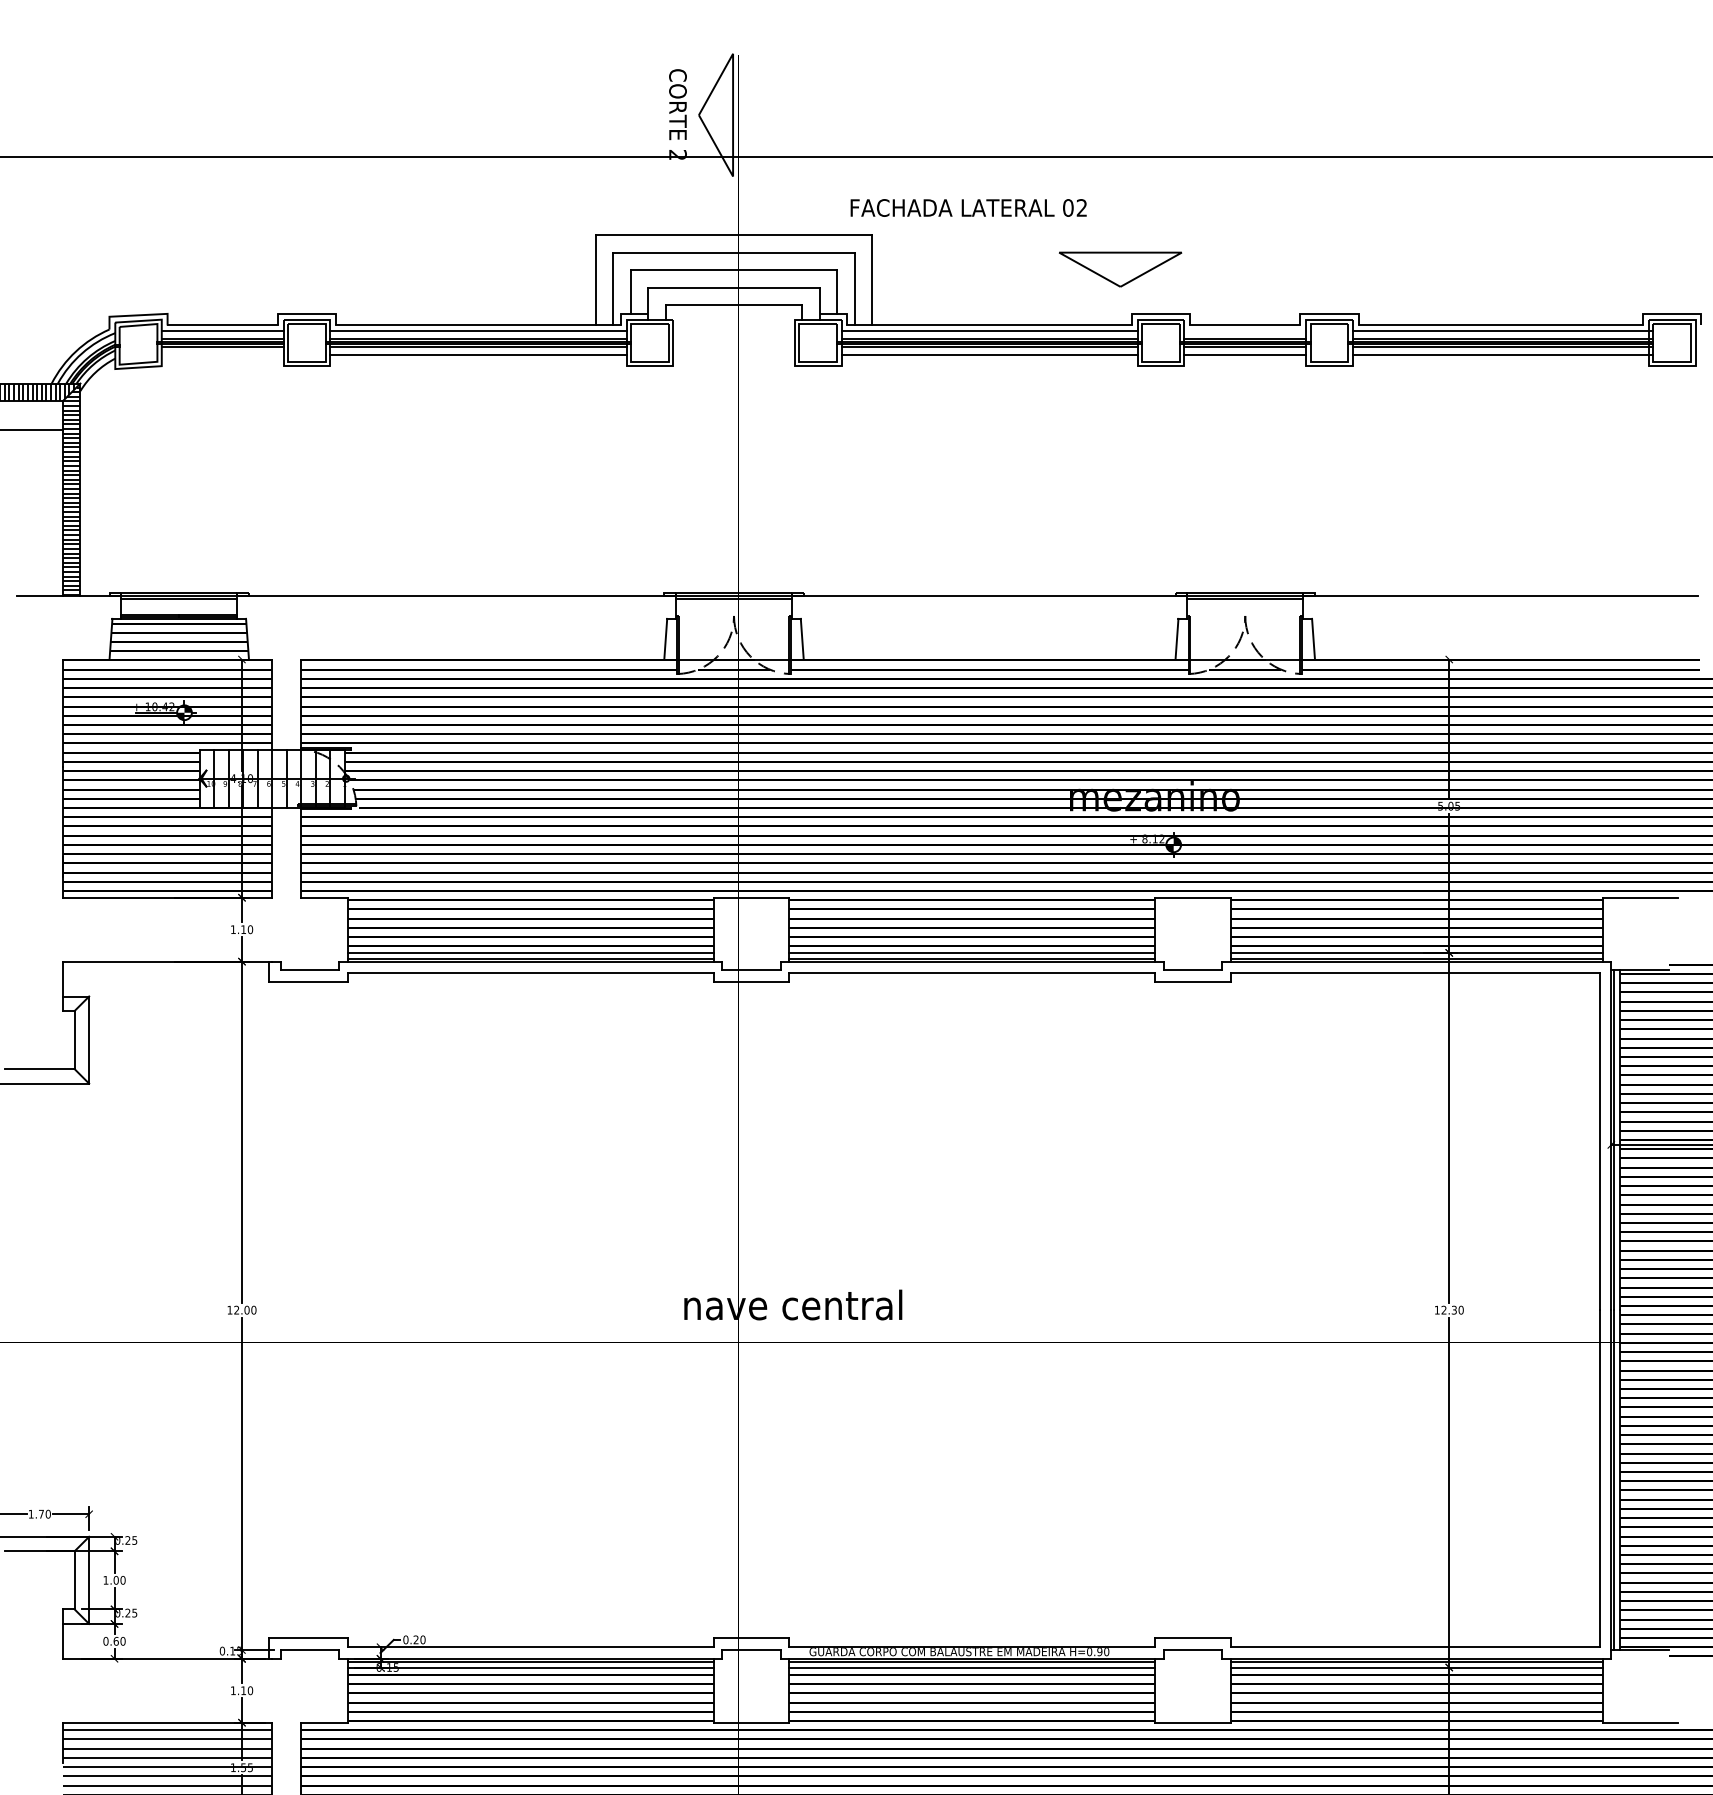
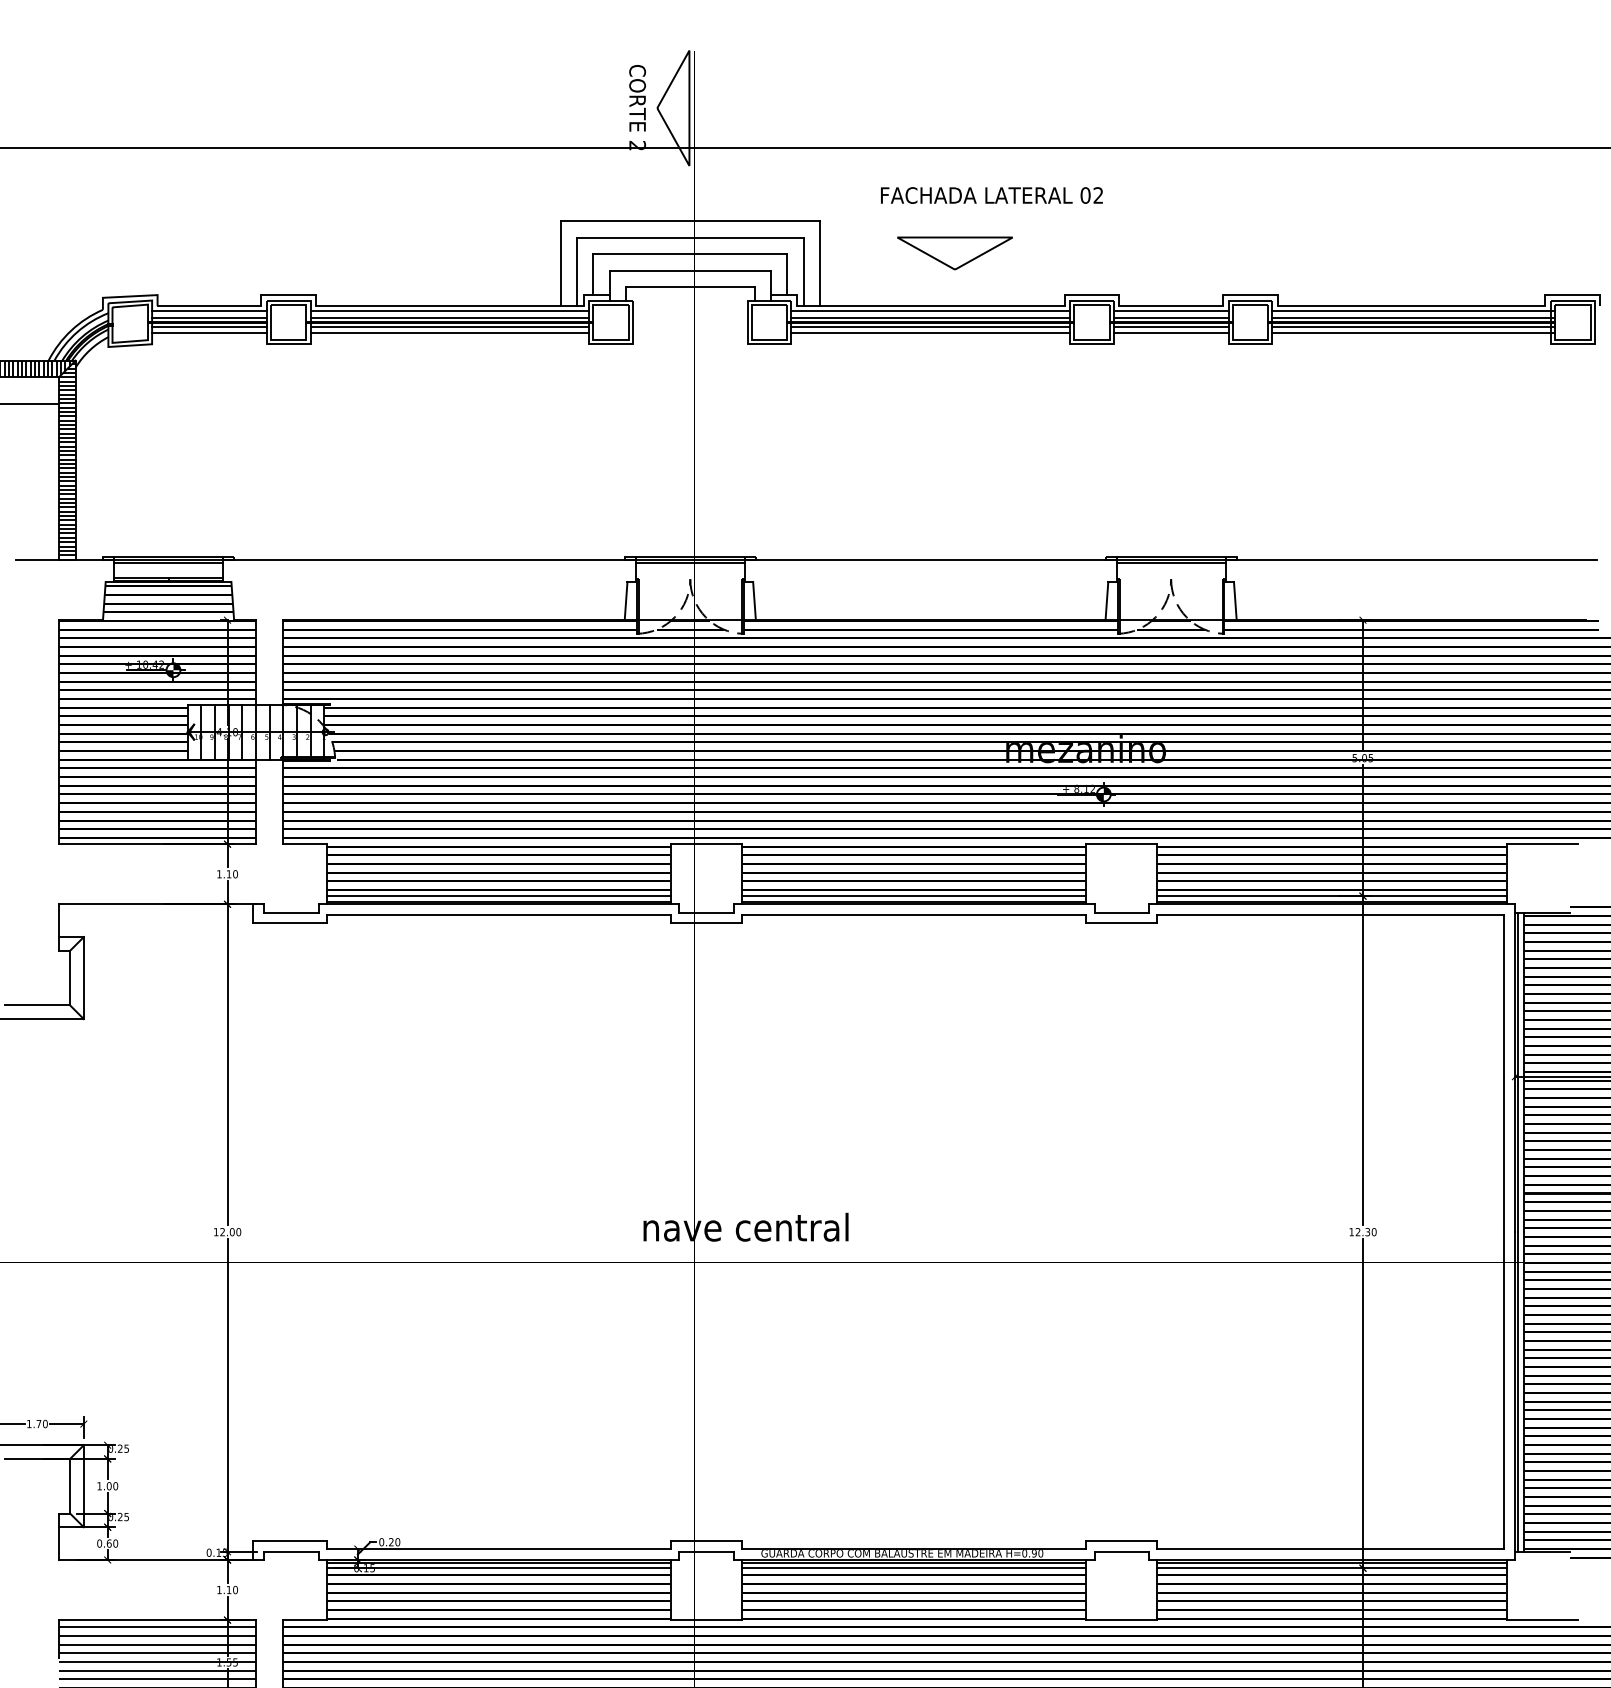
text: (968, 207) -> (991, 195), moved
part: (1120, 269) -> (955, 253), moved
line: (1245, 331) -> (1171, 311), added
line: (222, 354) -> (209, 333), added

